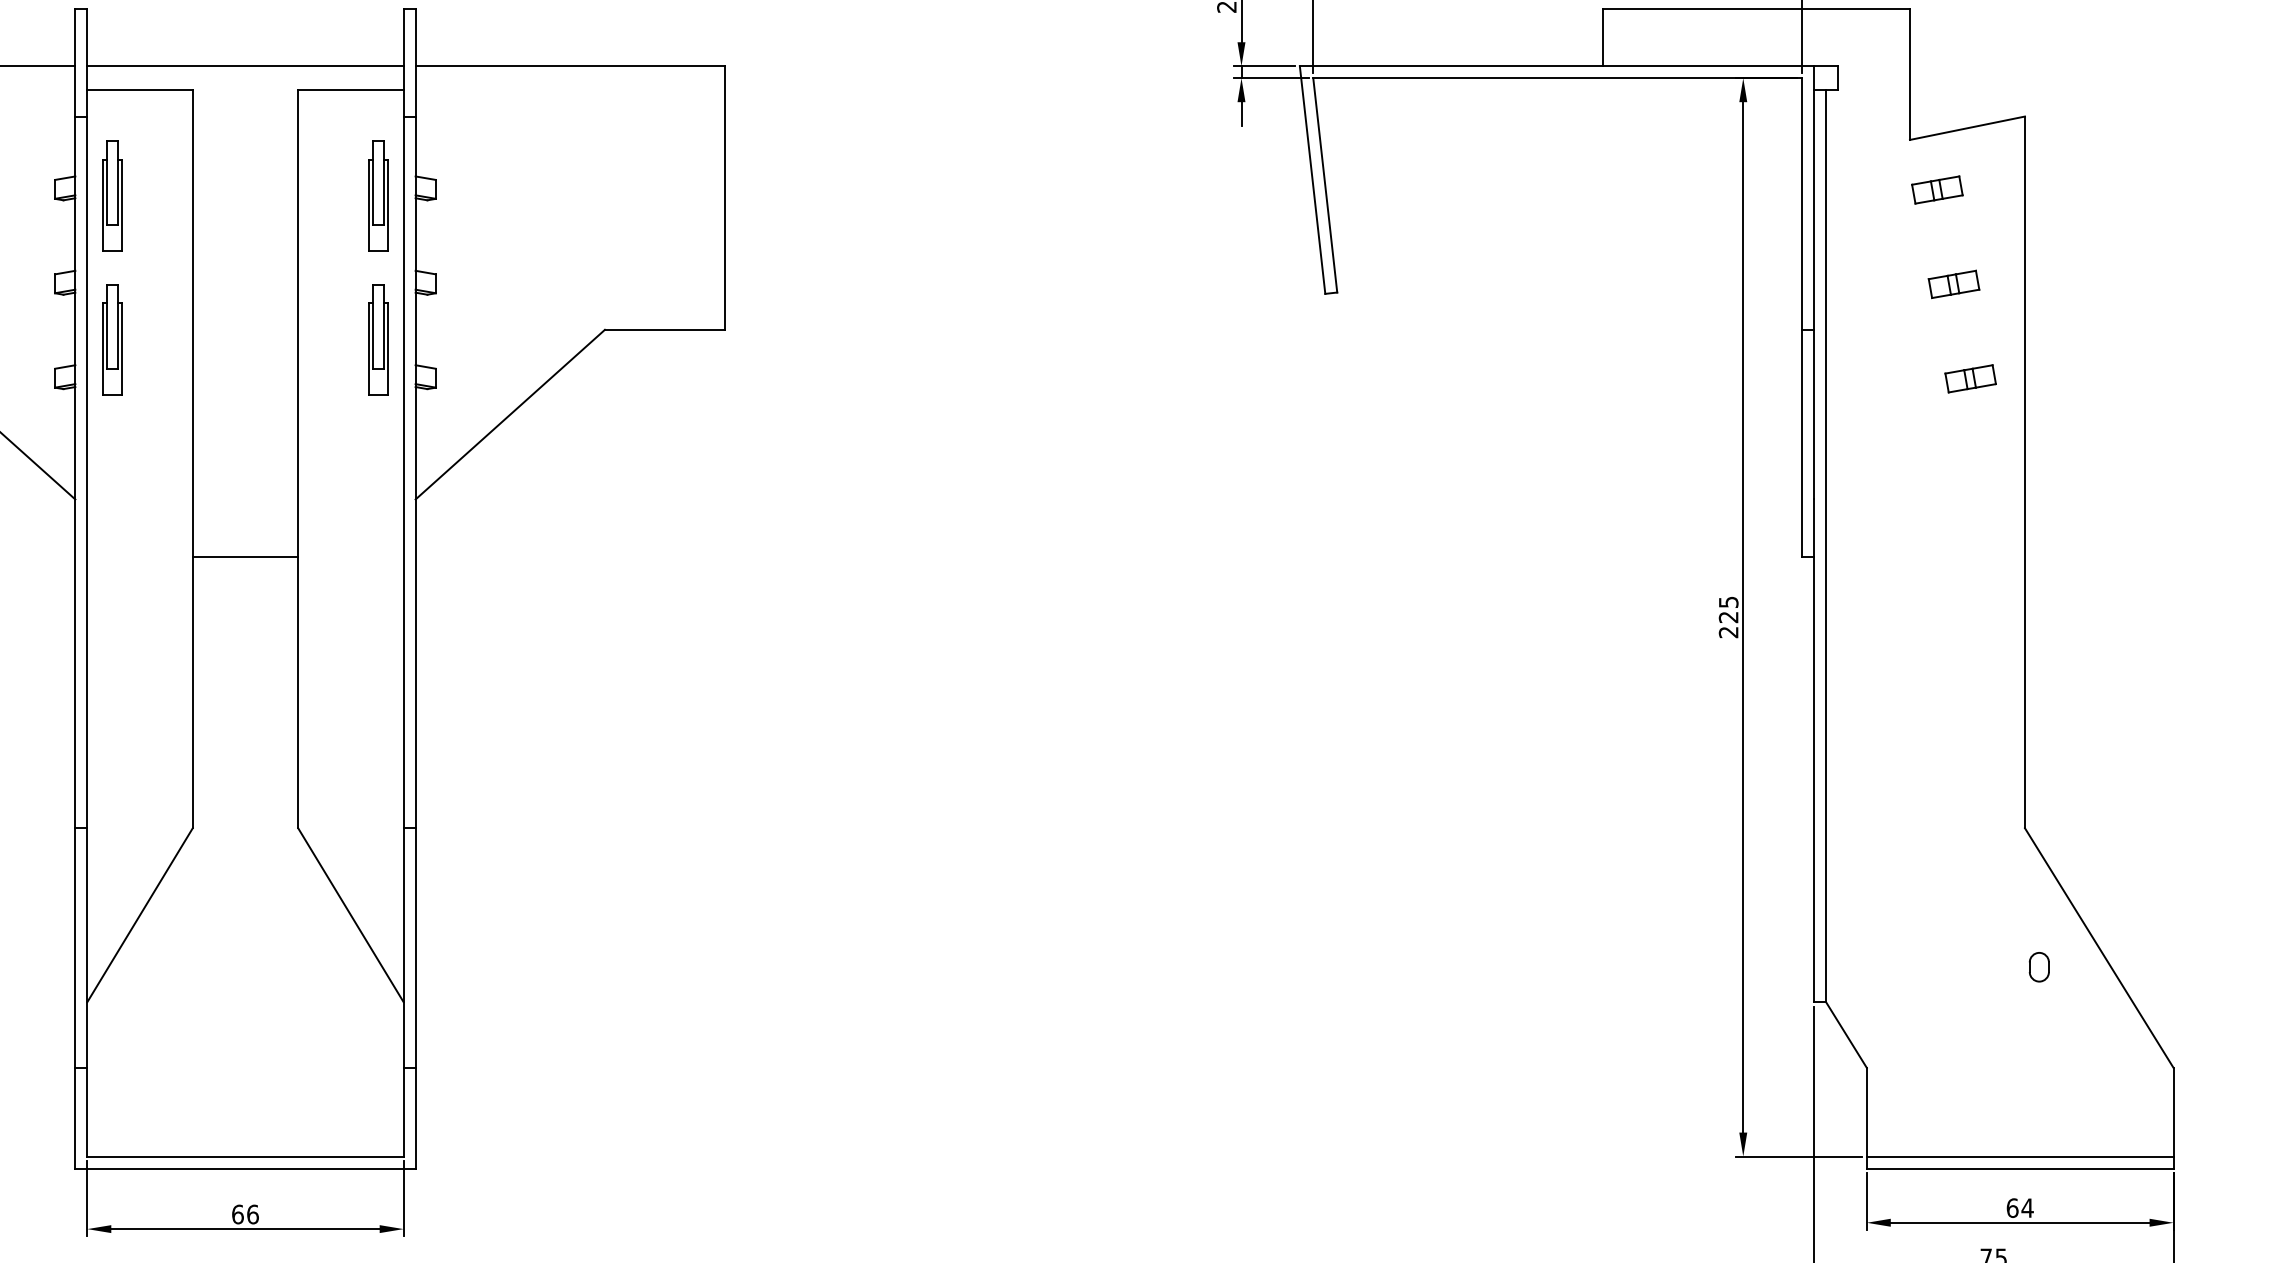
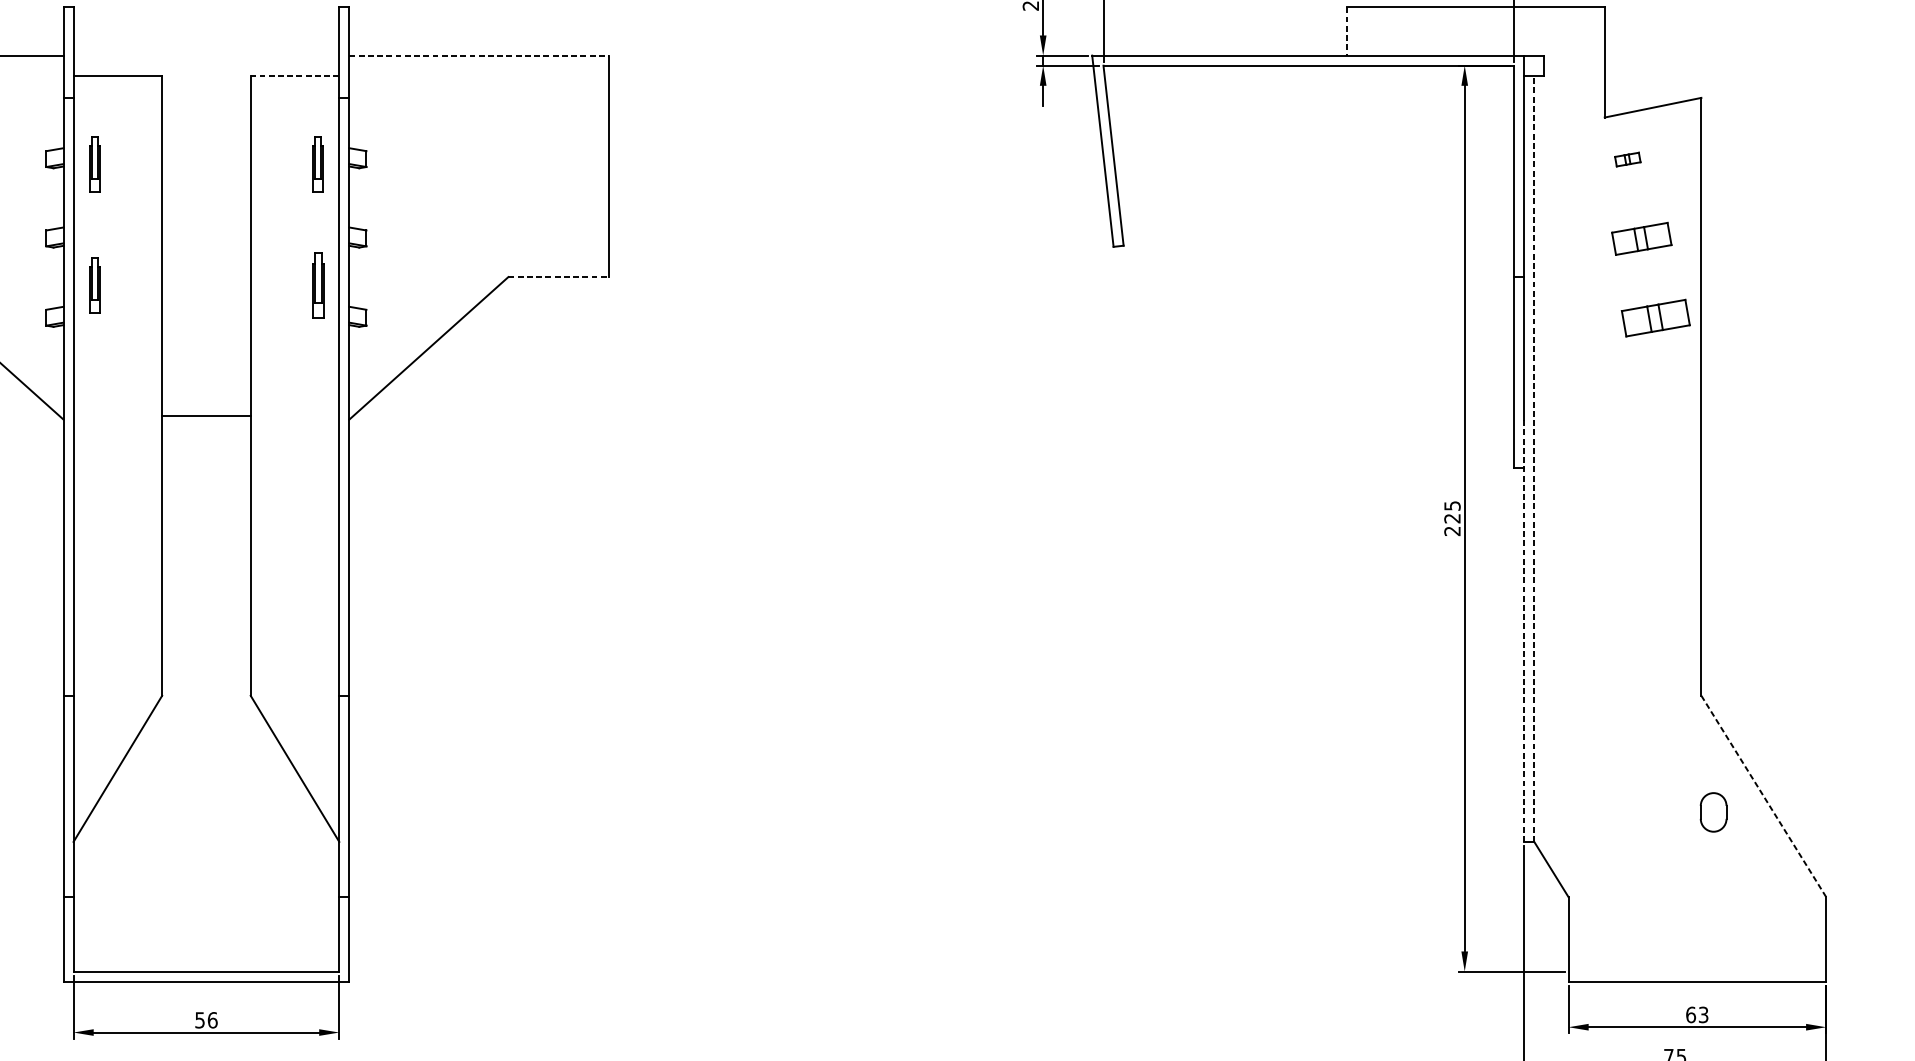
line: (1603, 37) -> (1347, 31), solid -> dashed
line: (245, 66) -> (206, 55), removed
line: (570, 66) -> (479, 55), solid -> dashed
line: (350, 90) -> (294, 76), solid -> dashed
part: (1937, 189) -> (1627, 159), size x0.6
part: (112, 195) -> (94, 164), size x0.6
part: (378, 195) -> (318, 164), size x0.6
part: (1953, 284) -> (1641, 238), size x1.4
line: (664, 329) -> (558, 276), solid -> dashed
part: (112, 339) -> (94, 285), size x0.6
part: (378, 339) -> (318, 285), size x0.7
part: (1970, 378) -> (1655, 317), size x1.6
line: (1826, 546) -> (1534, 459), solid -> dashed
line: (245, 557) -> (206, 416), moved
line: (1814, 750) -> (1524, 630), solid -> dashed
line: (2099, 948) -> (1763, 796), solid -> dashed
part: (2038, 967) -> (1712, 812), size x1.6
line: (2019, 1156) -> (1696, 971), removed
text: (2027, 1208) -> (1703, 1015), 64 -> 63
text: (237, 1214) -> (199, 1020), 66 -> 56

